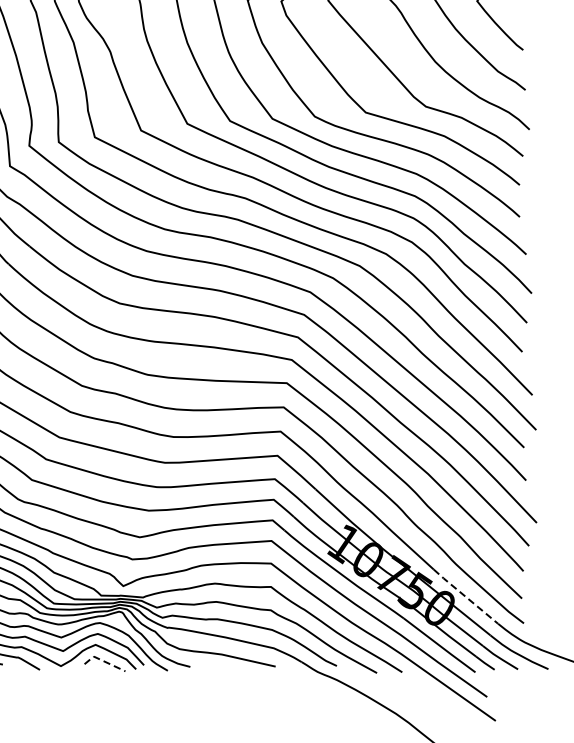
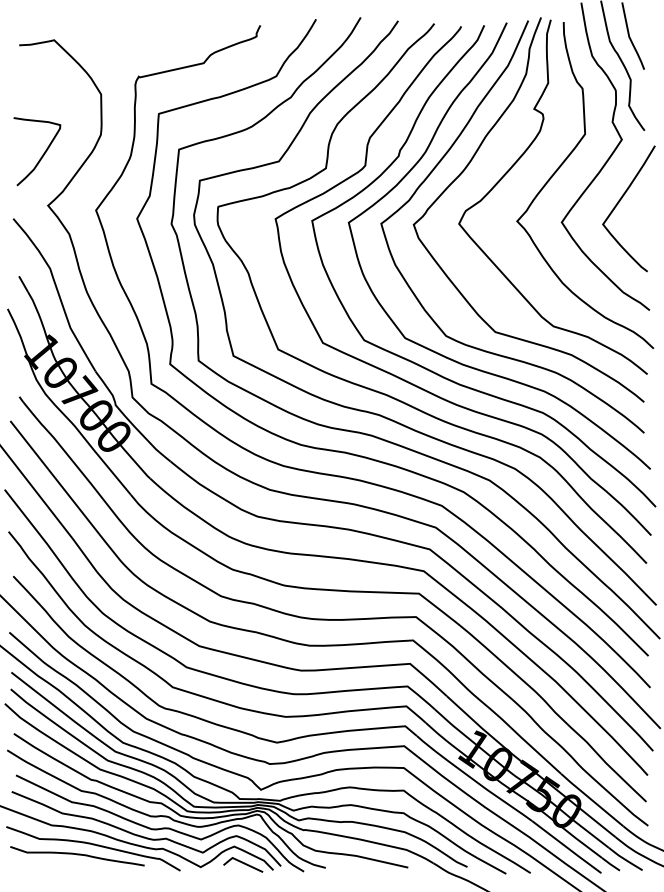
line: (466, 597) -> (592, 800), dashed -> solid
line: (103, 661) -> (241, 862), dashed -> solid

